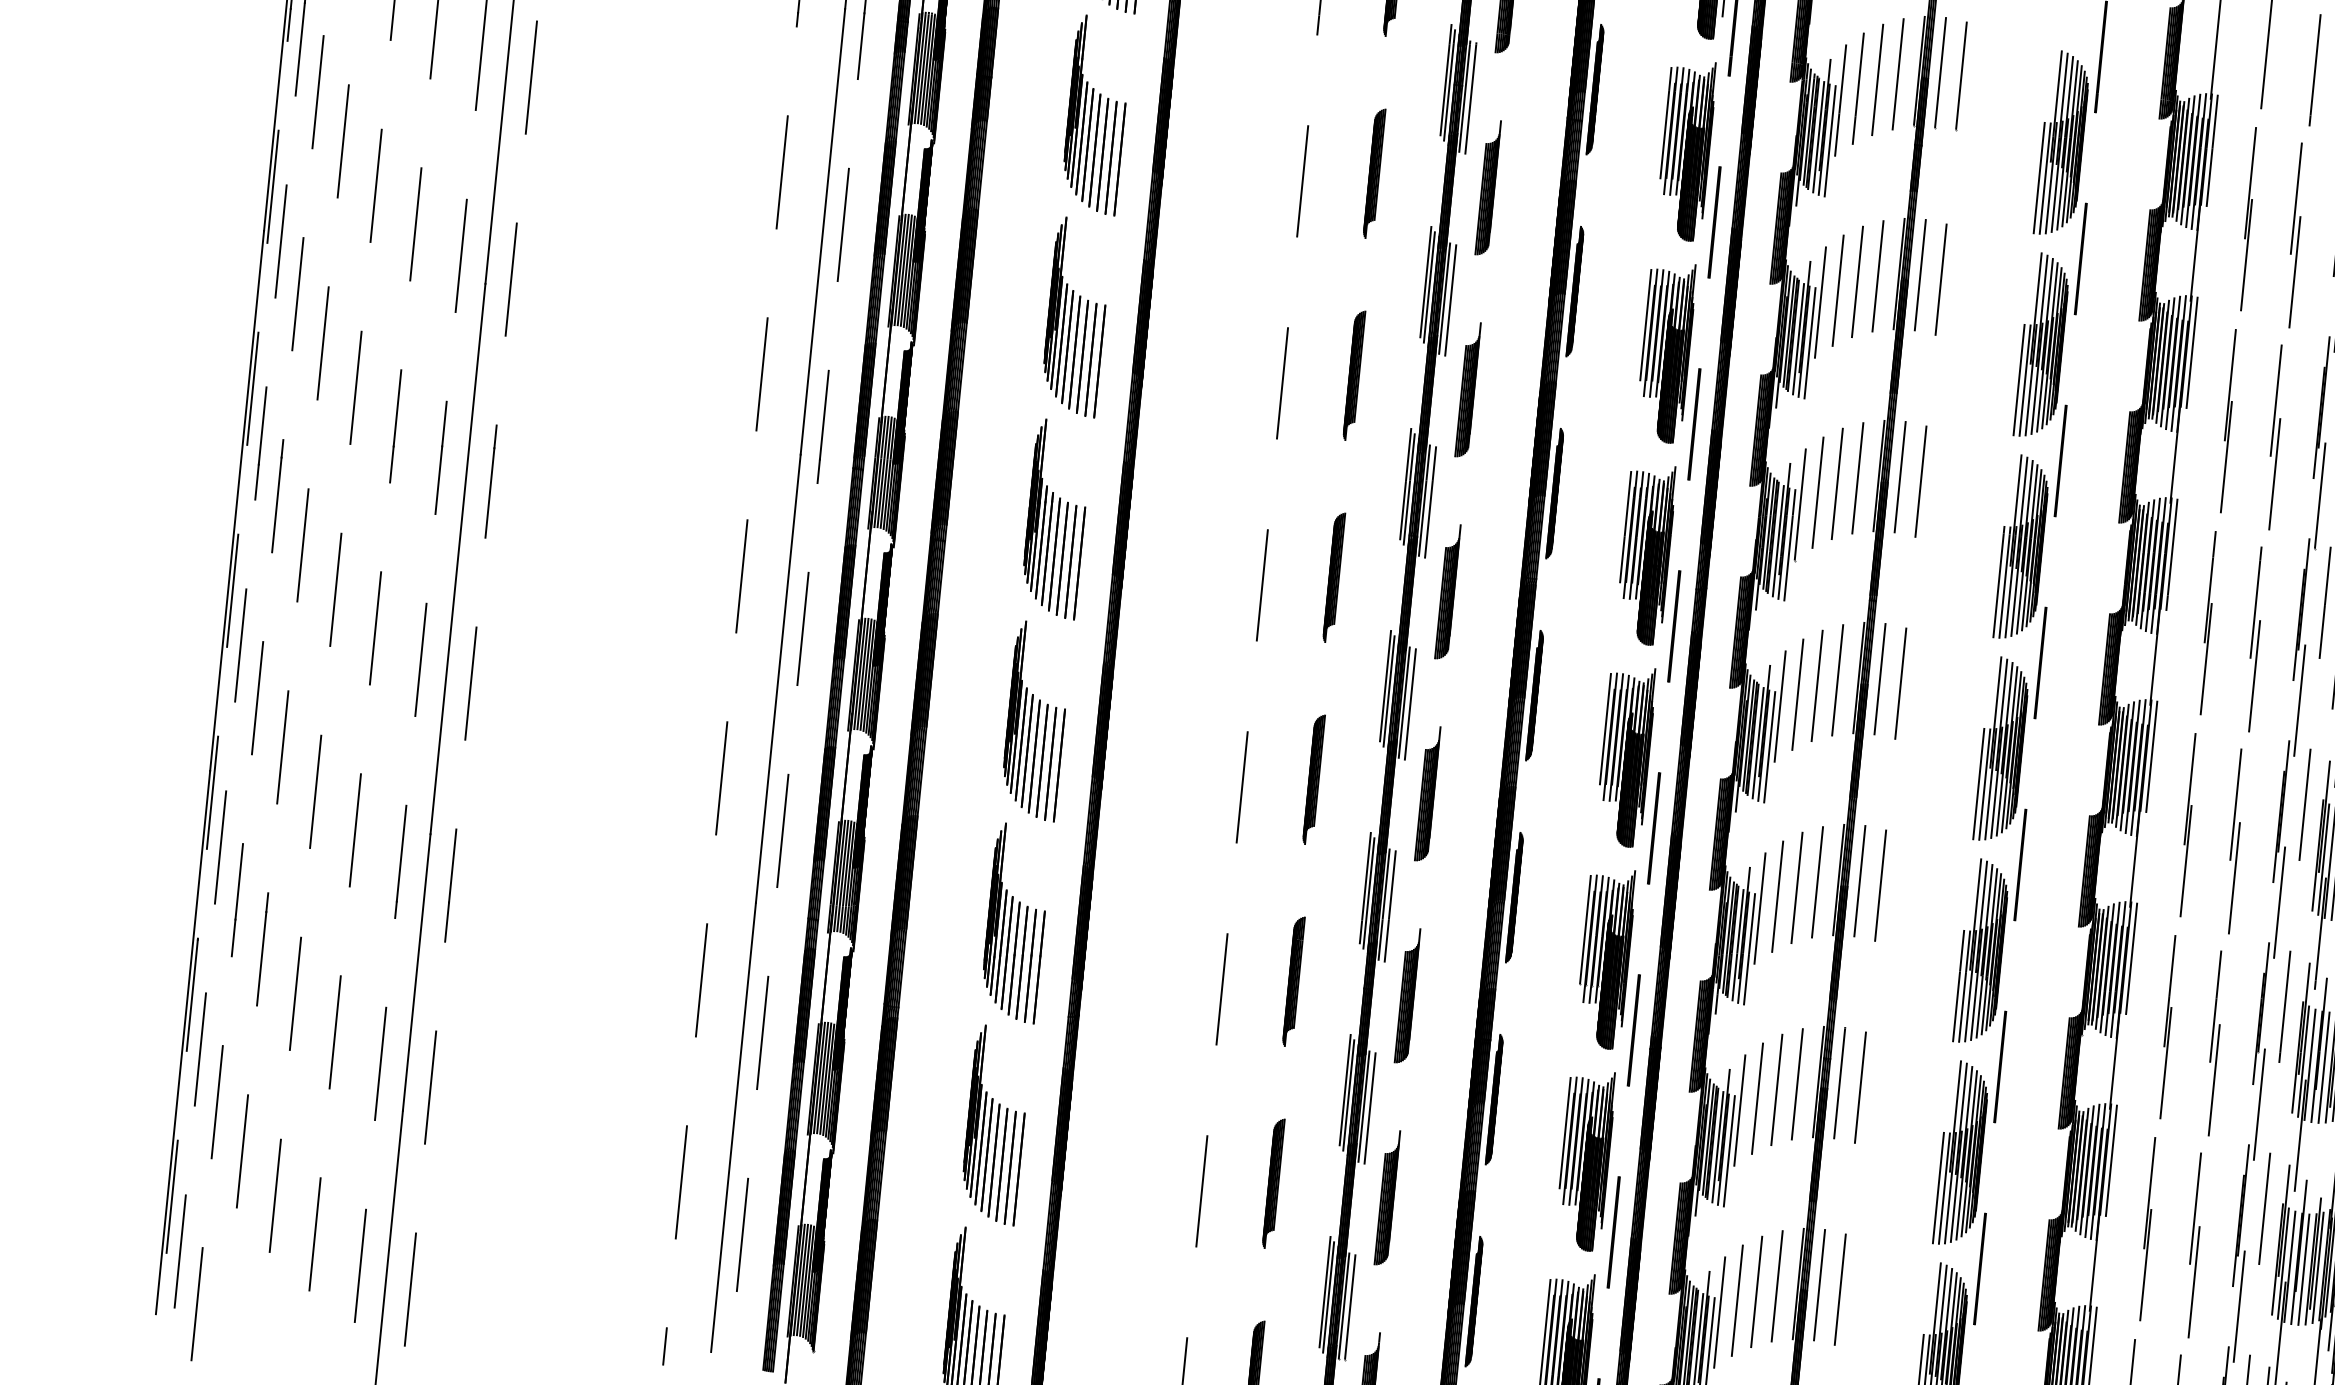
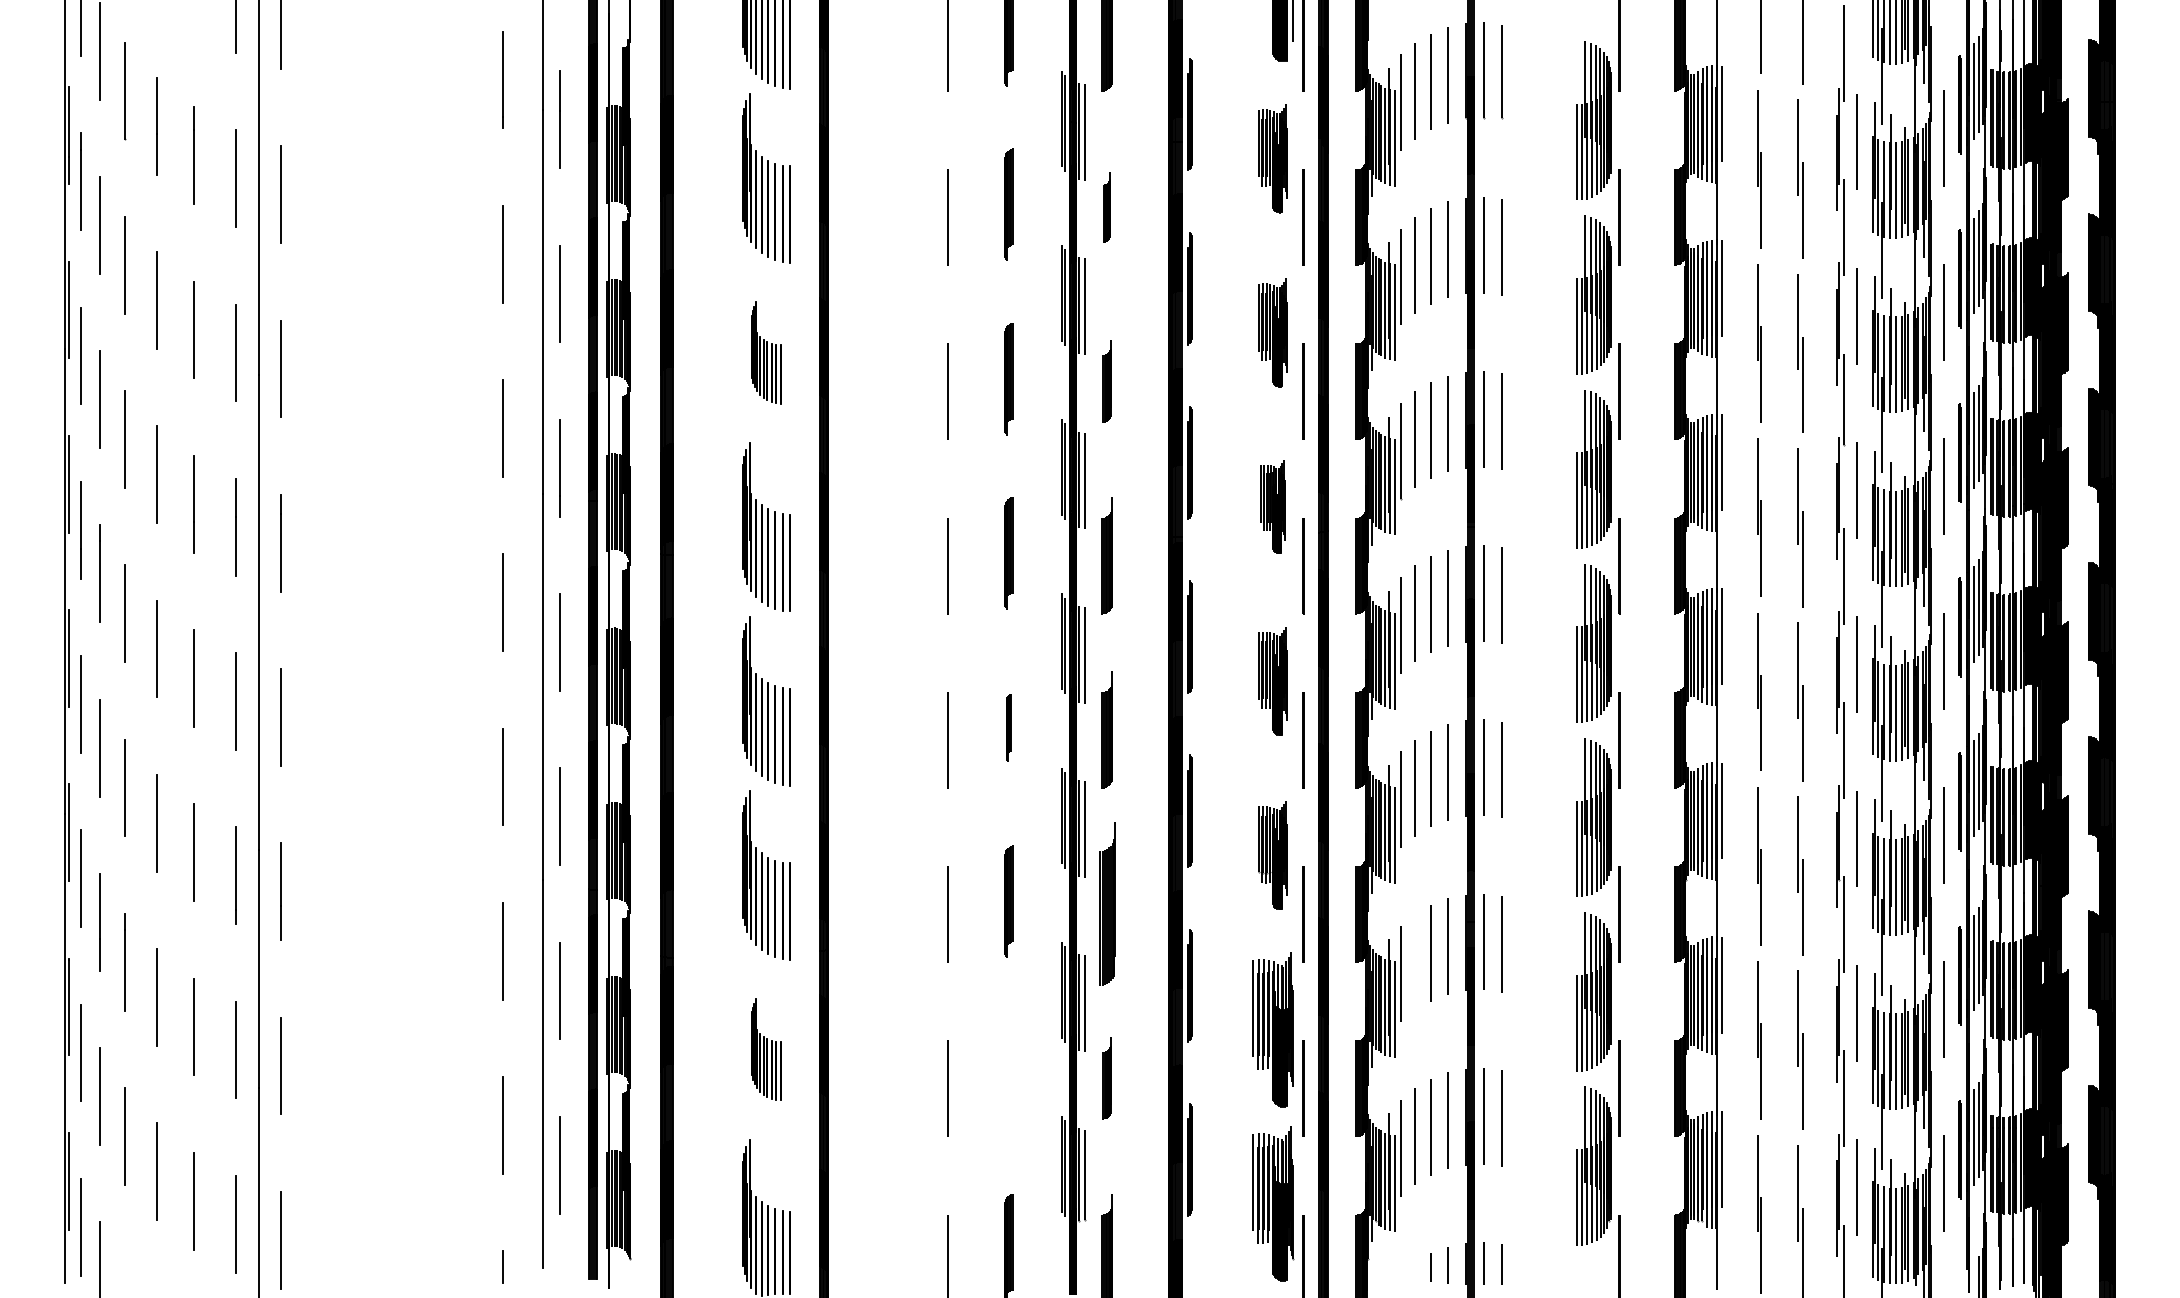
part: (1685, 150) -> (1272, 158), size x0.7
part: (1487, 187) -> (1106, 207), size x0.6
part: (1076, 316) -> (766, 352), size x0.6
part: (1665, 352) -> (1272, 332), size x0.7
part: (1467, 389) -> (1106, 381), size x0.7
part: (1645, 553) -> (1272, 506), size x0.6
part: (1625, 755) -> (1272, 680), size x0.7
part: (1313, 779) -> (1008, 727), size x0.6
part: (1604, 958) -> (1272, 855), size x0.7
part: (1406, 995) -> (1106, 904), size x1.4
line: (1757, 1098) -> (1414, 962), removed
part: (995, 1124) -> (766, 1049), size x0.6
part: (1273, 1184) -> (1008, 1076), removed
part: (1386, 1197) -> (1106, 1078), size x0.7

